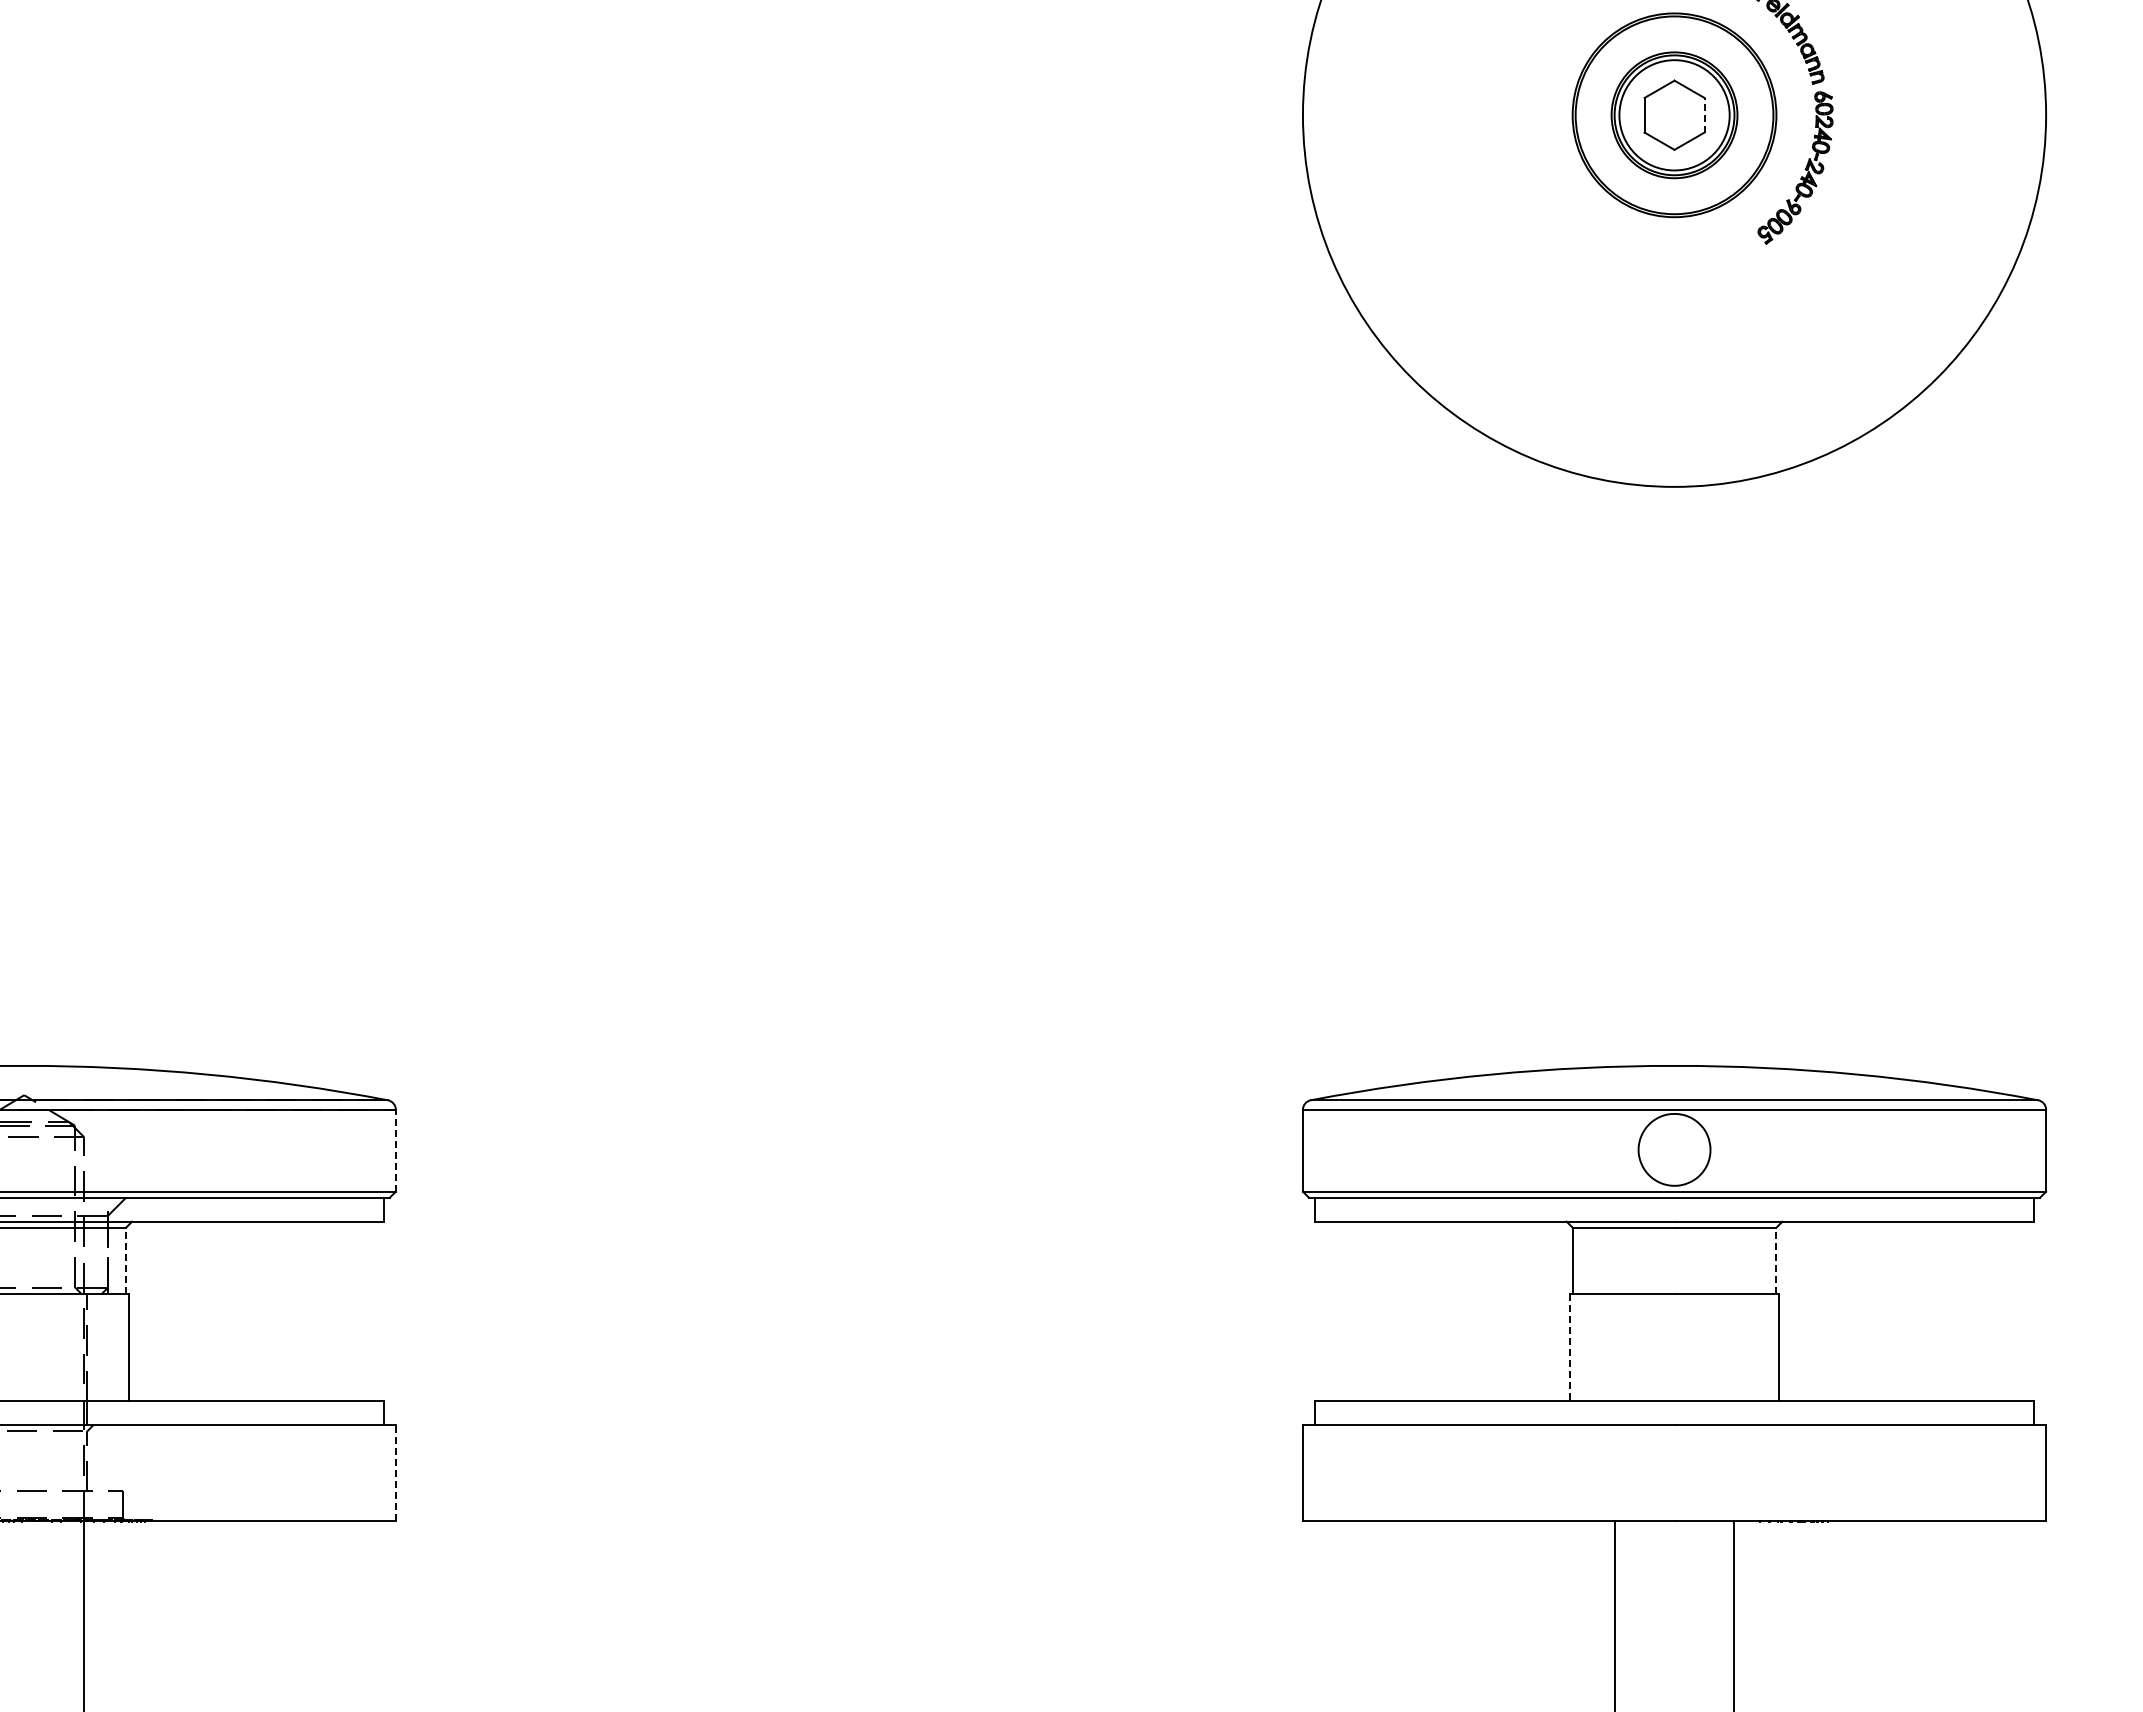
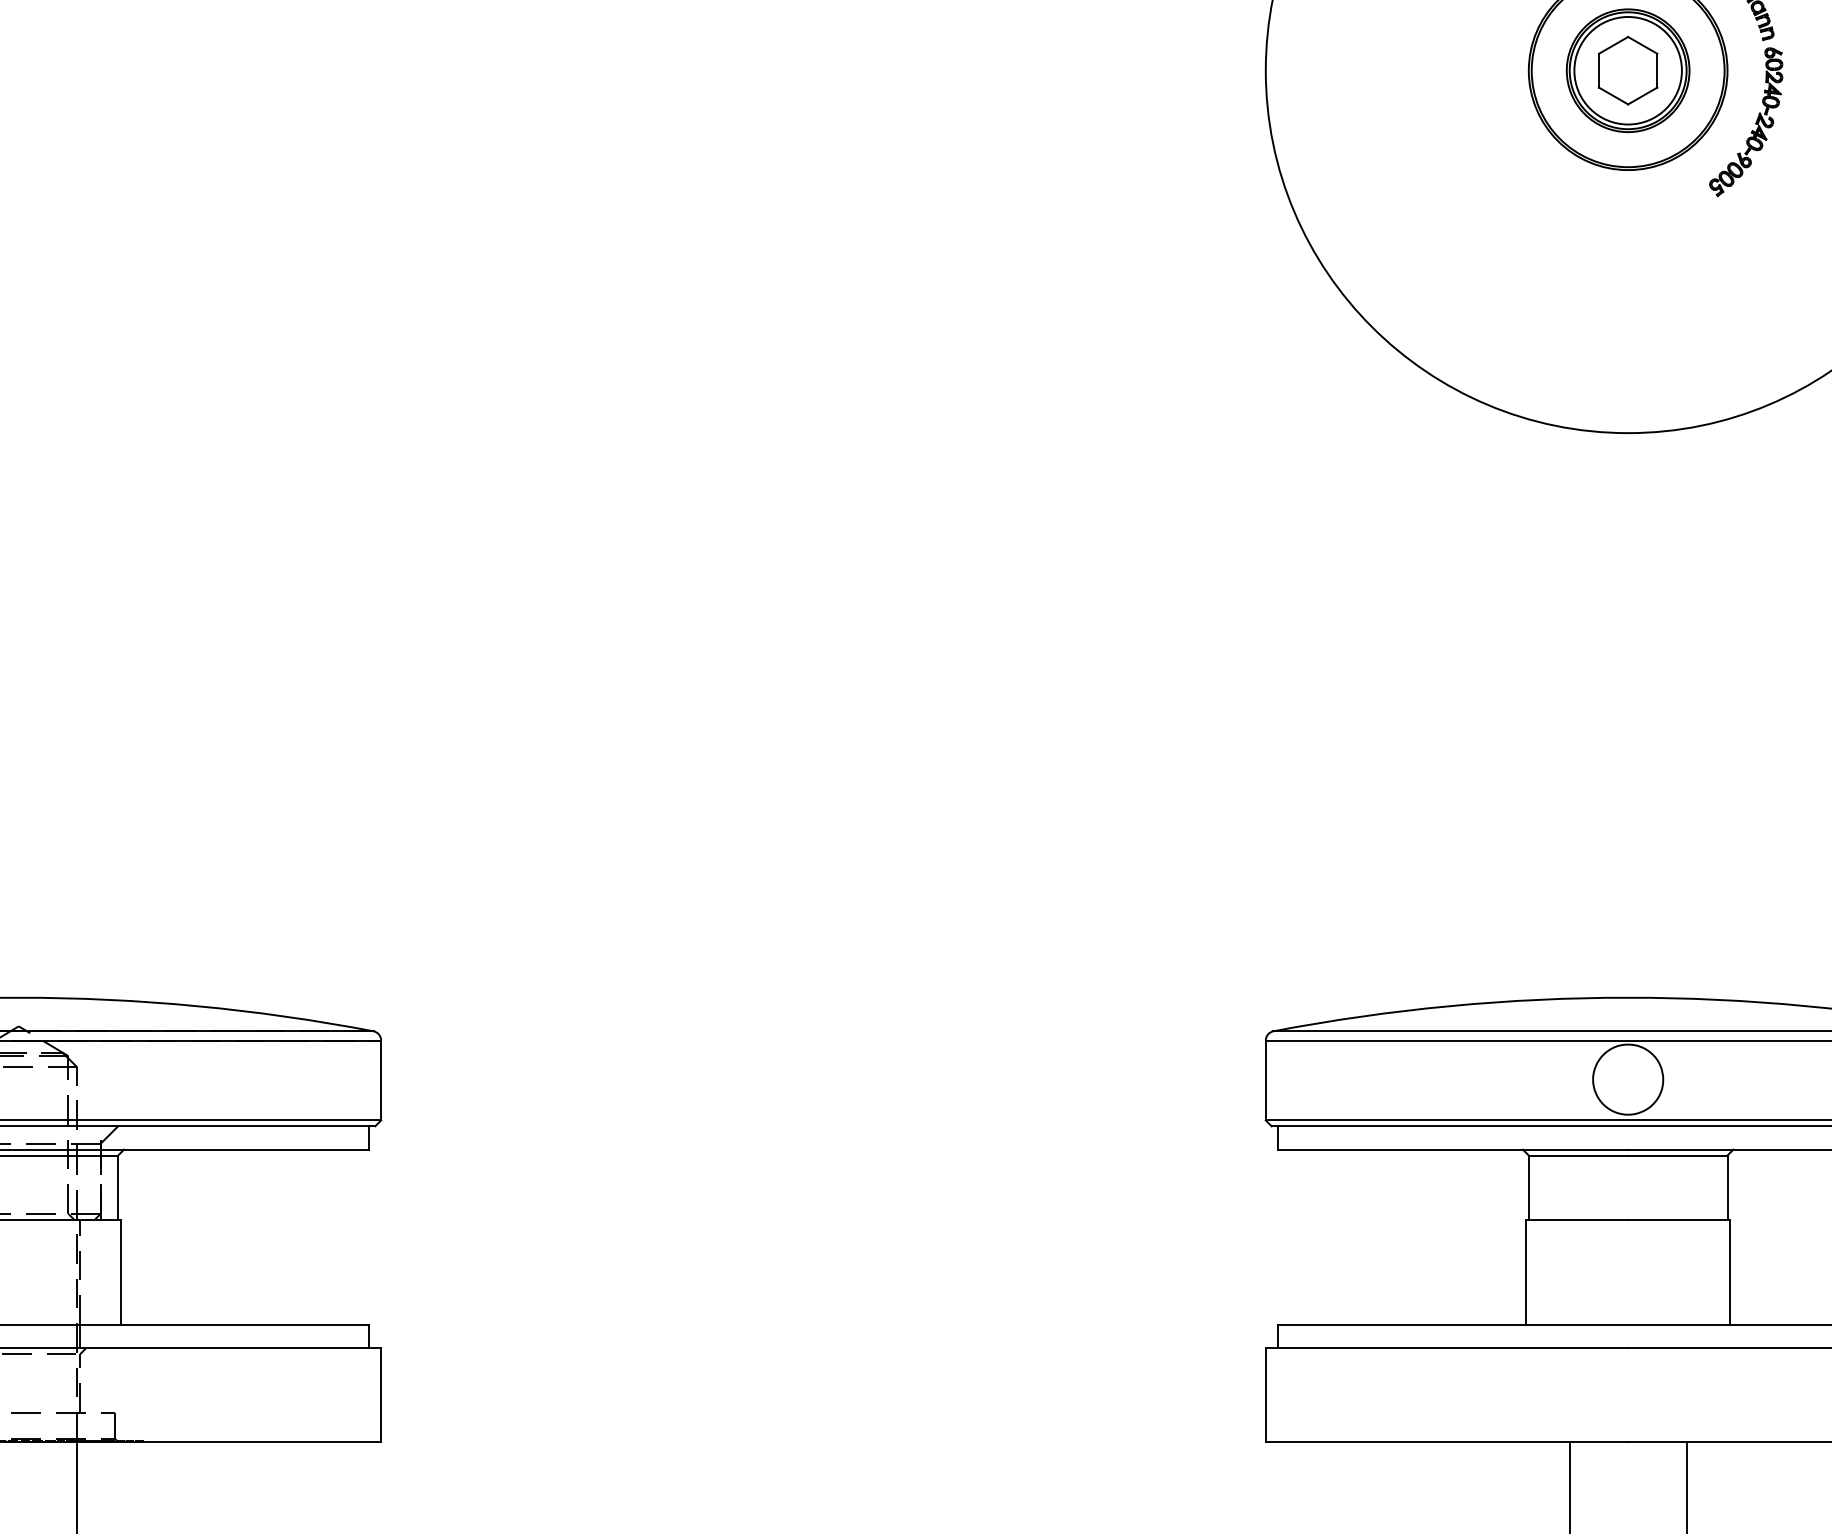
line: (1704, 114) -> (1657, 69), dashed -> solid
line: (395, 1150) -> (380, 1080), dashed -> solid
line: (126, 1260) -> (118, 1187), dashed -> solid
line: (1776, 1260) -> (1727, 1187), dashed -> solid
line: (1569, 1347) -> (1525, 1272), dashed -> solid
line: (395, 1473) -> (380, 1395), dashed -> solid

